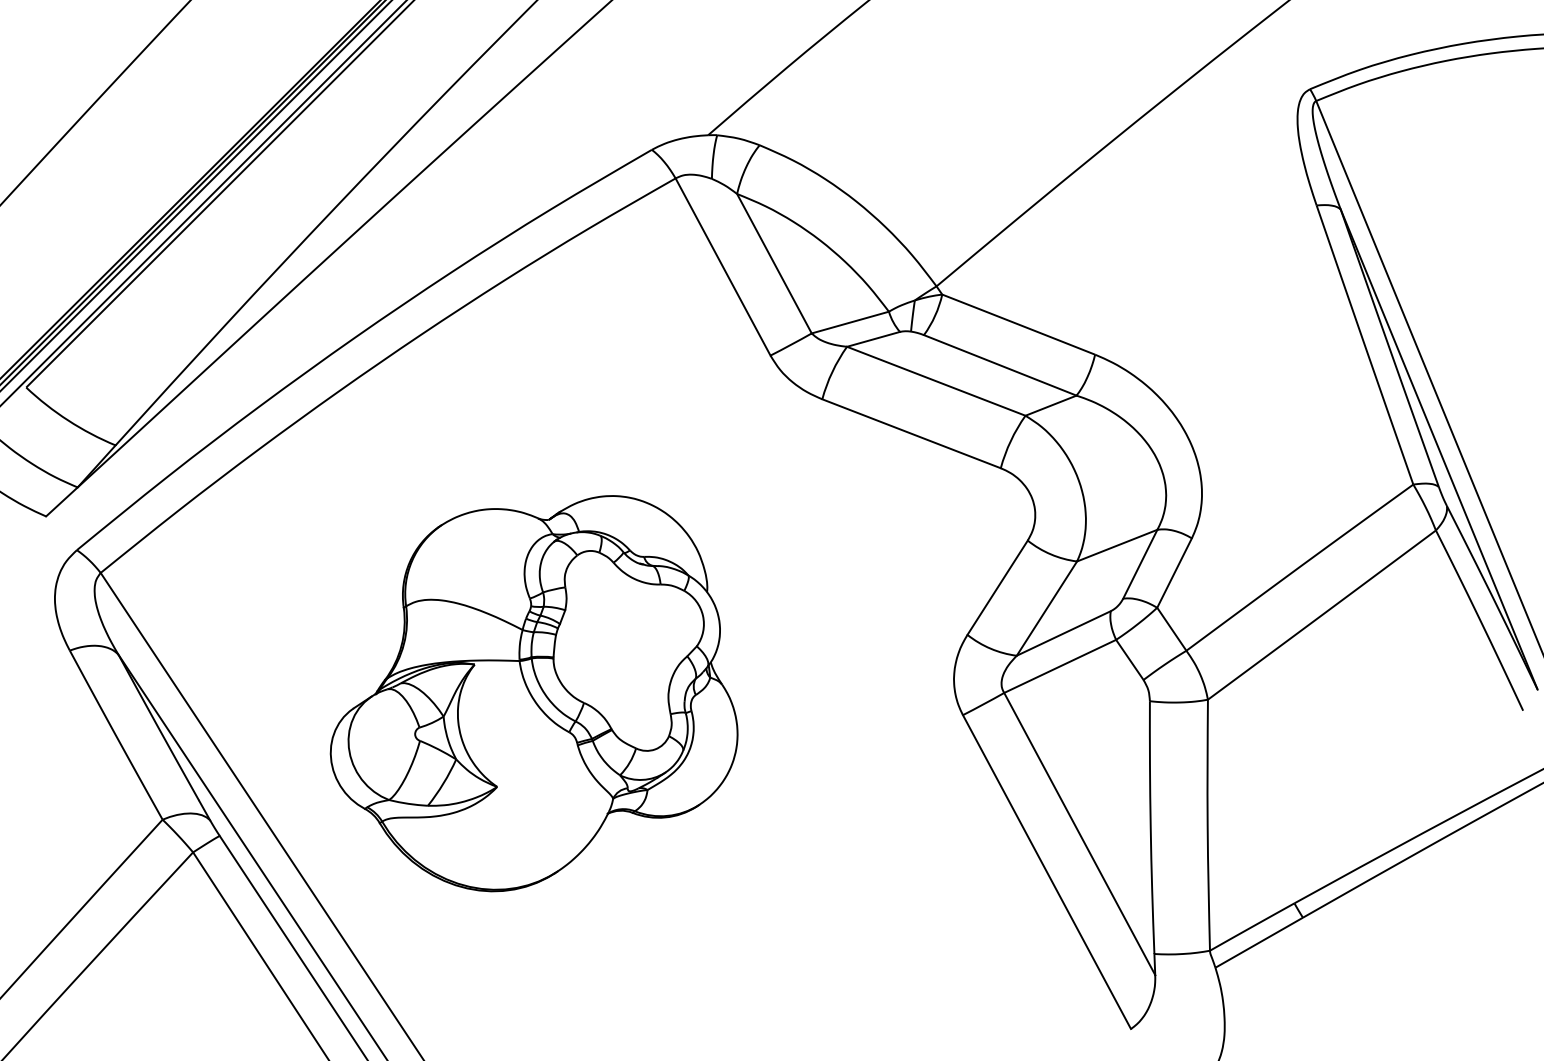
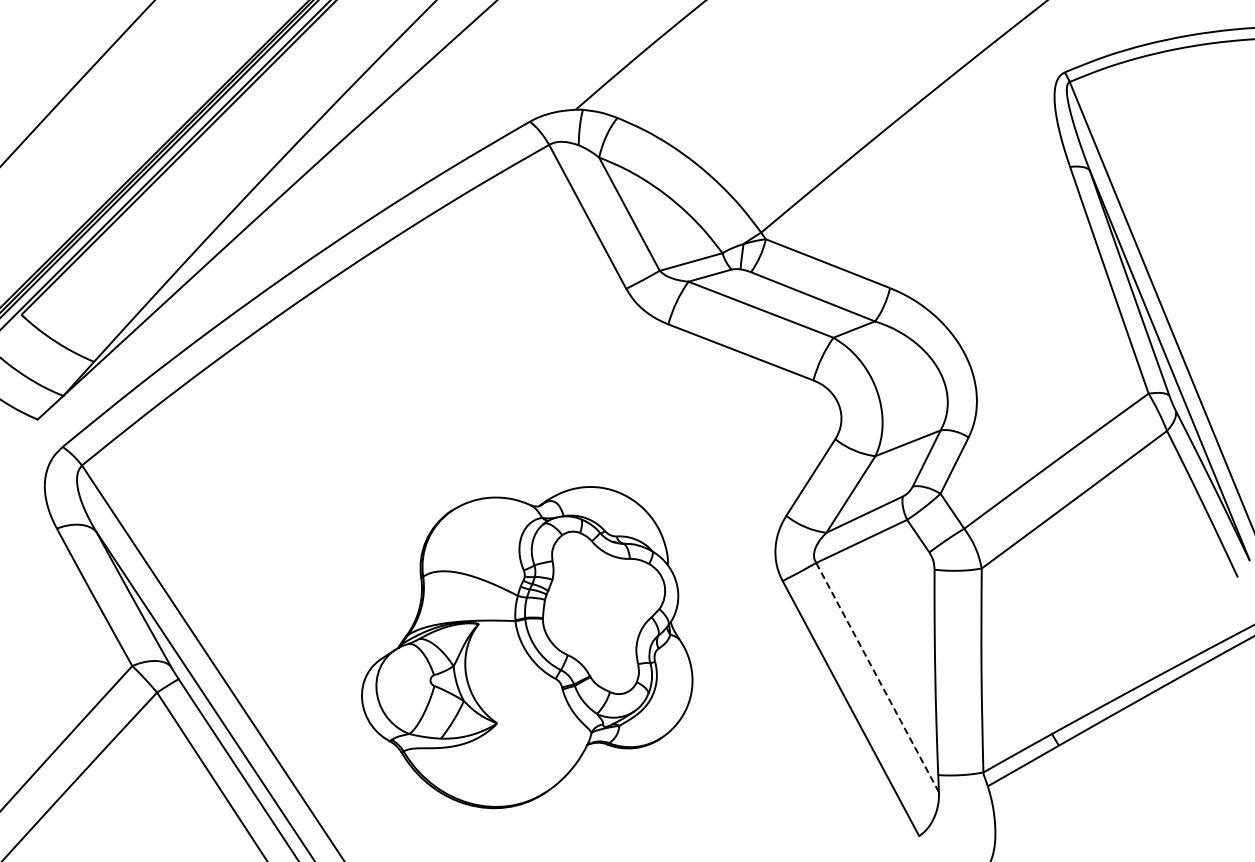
part: (534, 693) -> (527, 647), moved
line: (1079, 835) -> (877, 678), solid -> dashed

